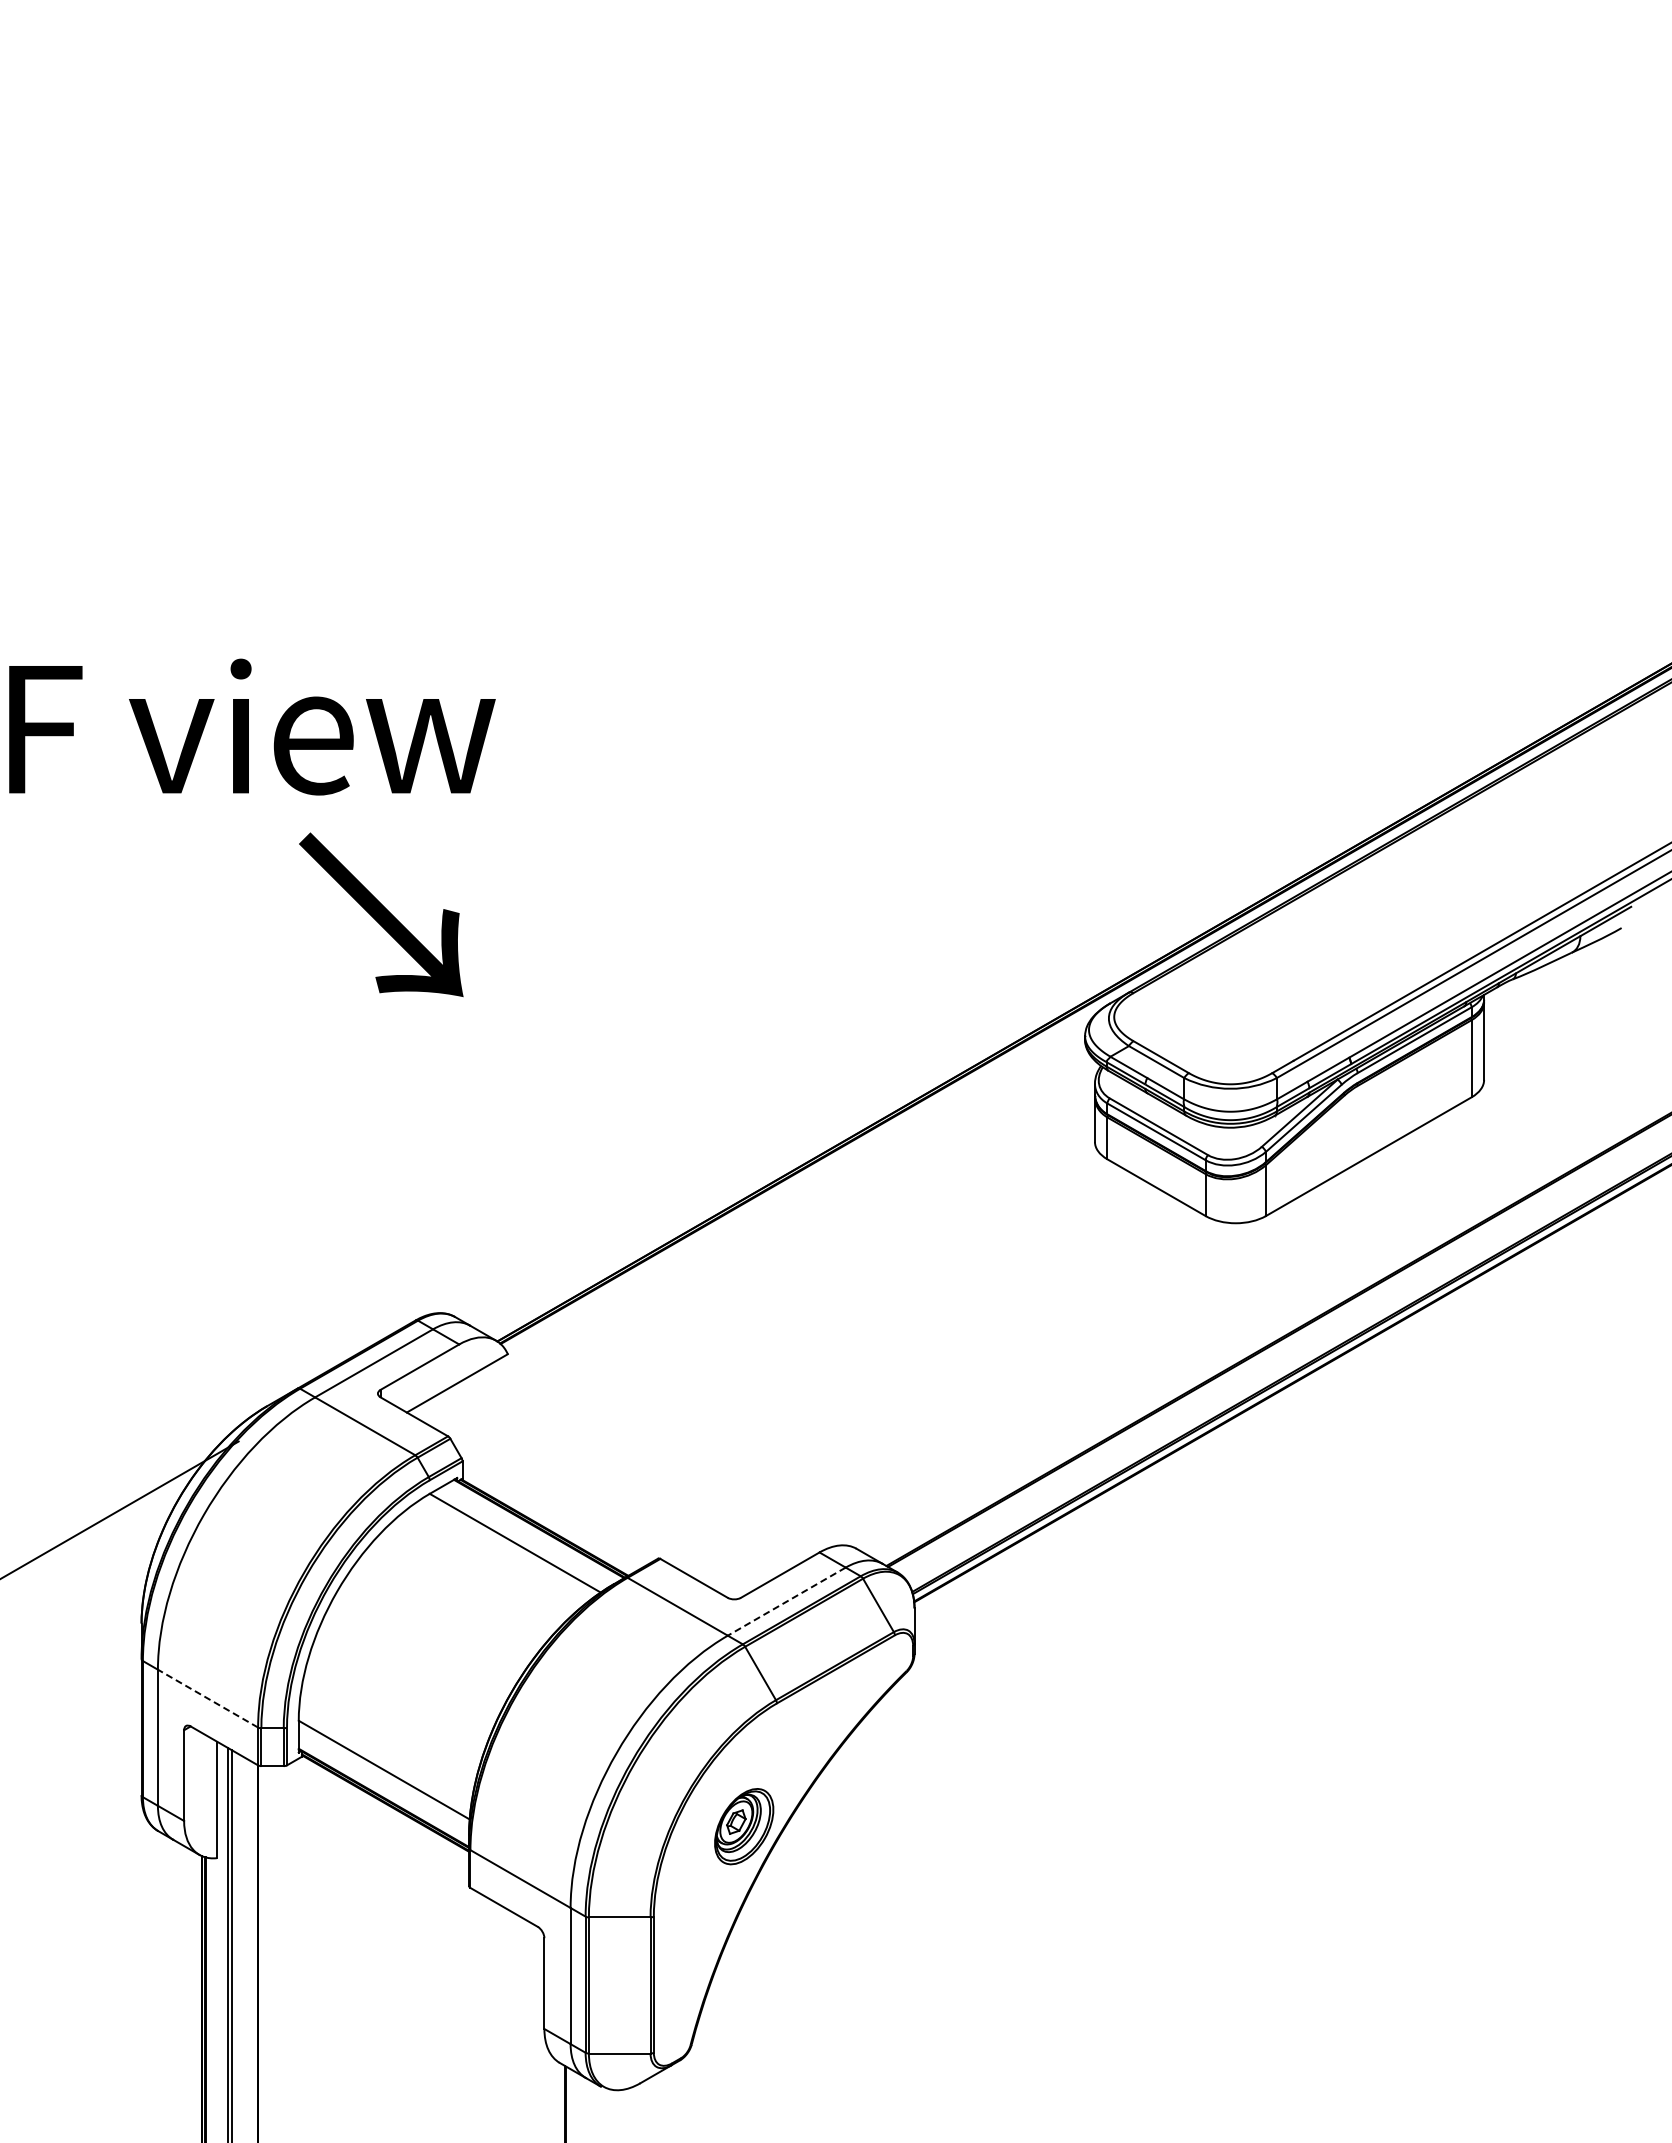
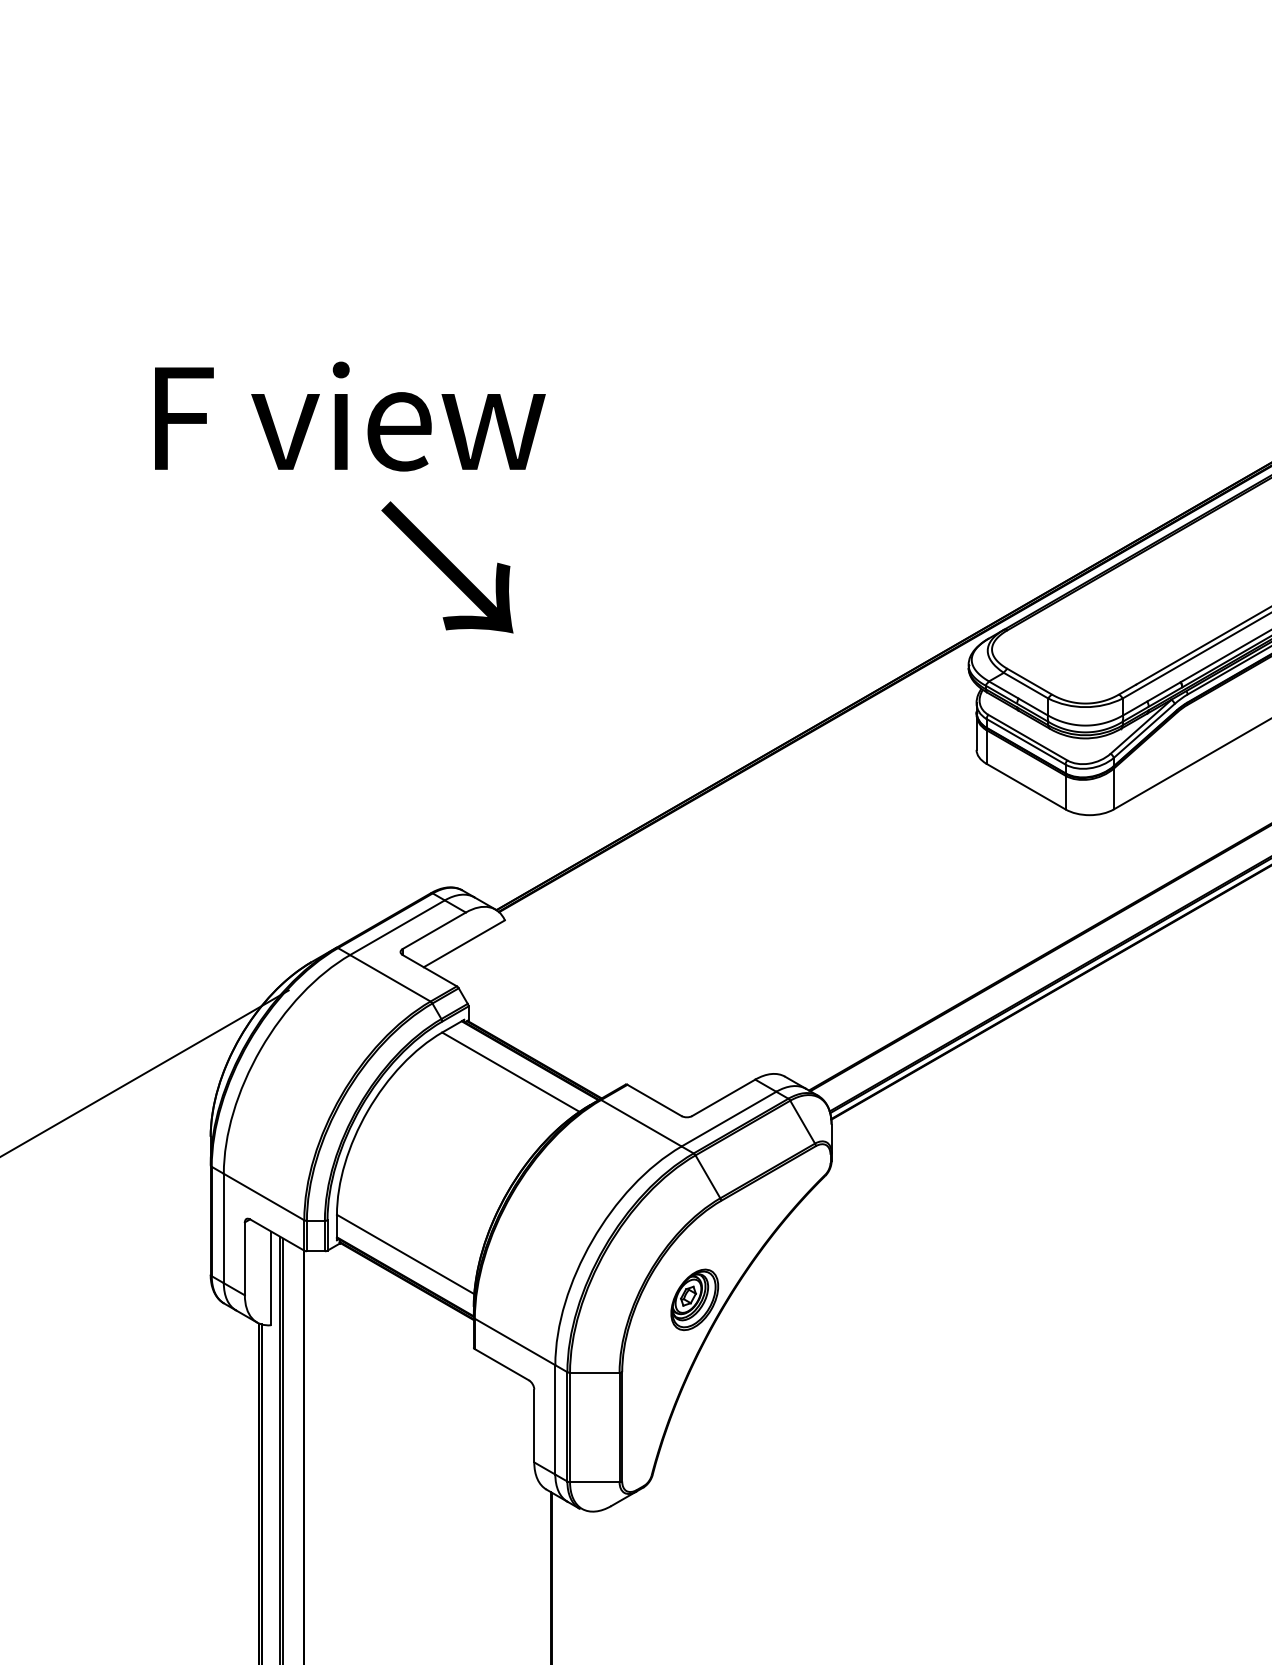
text: (252, 726) -> (350, 416), moved
text: (381, 914) -> (447, 567), moved
line: (786, 1601) -> (728, 1119), dashed -> solid
line: (208, 1698) -> (264, 1196), dashed -> solid

